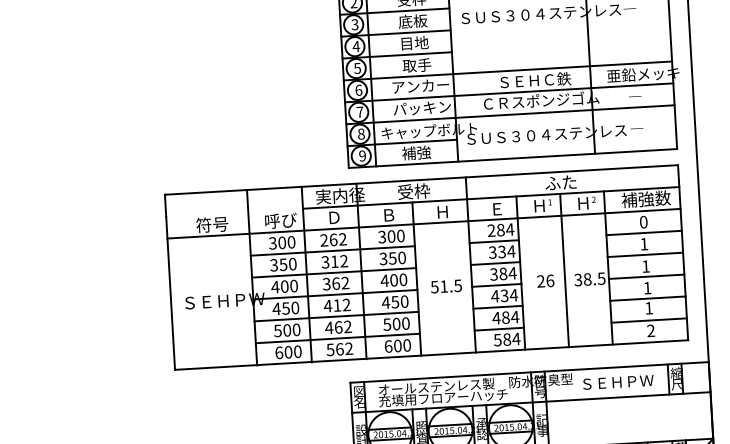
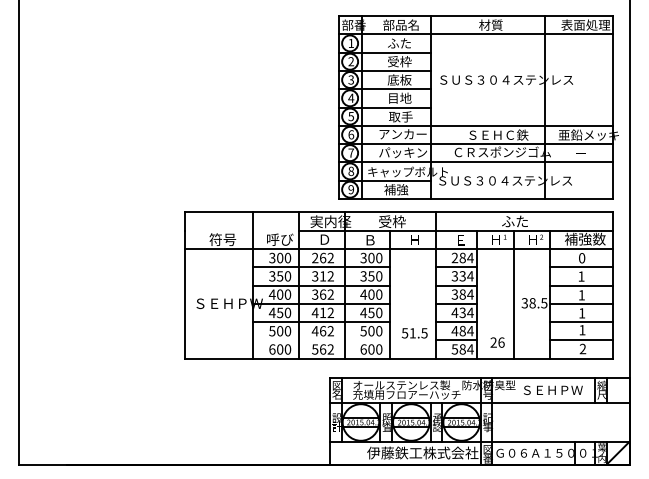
text: (545, 281) -> (497, 342), moved
text: (446, 286) -> (414, 333), moved
line: (337, 338) -> (321, 340), removed

